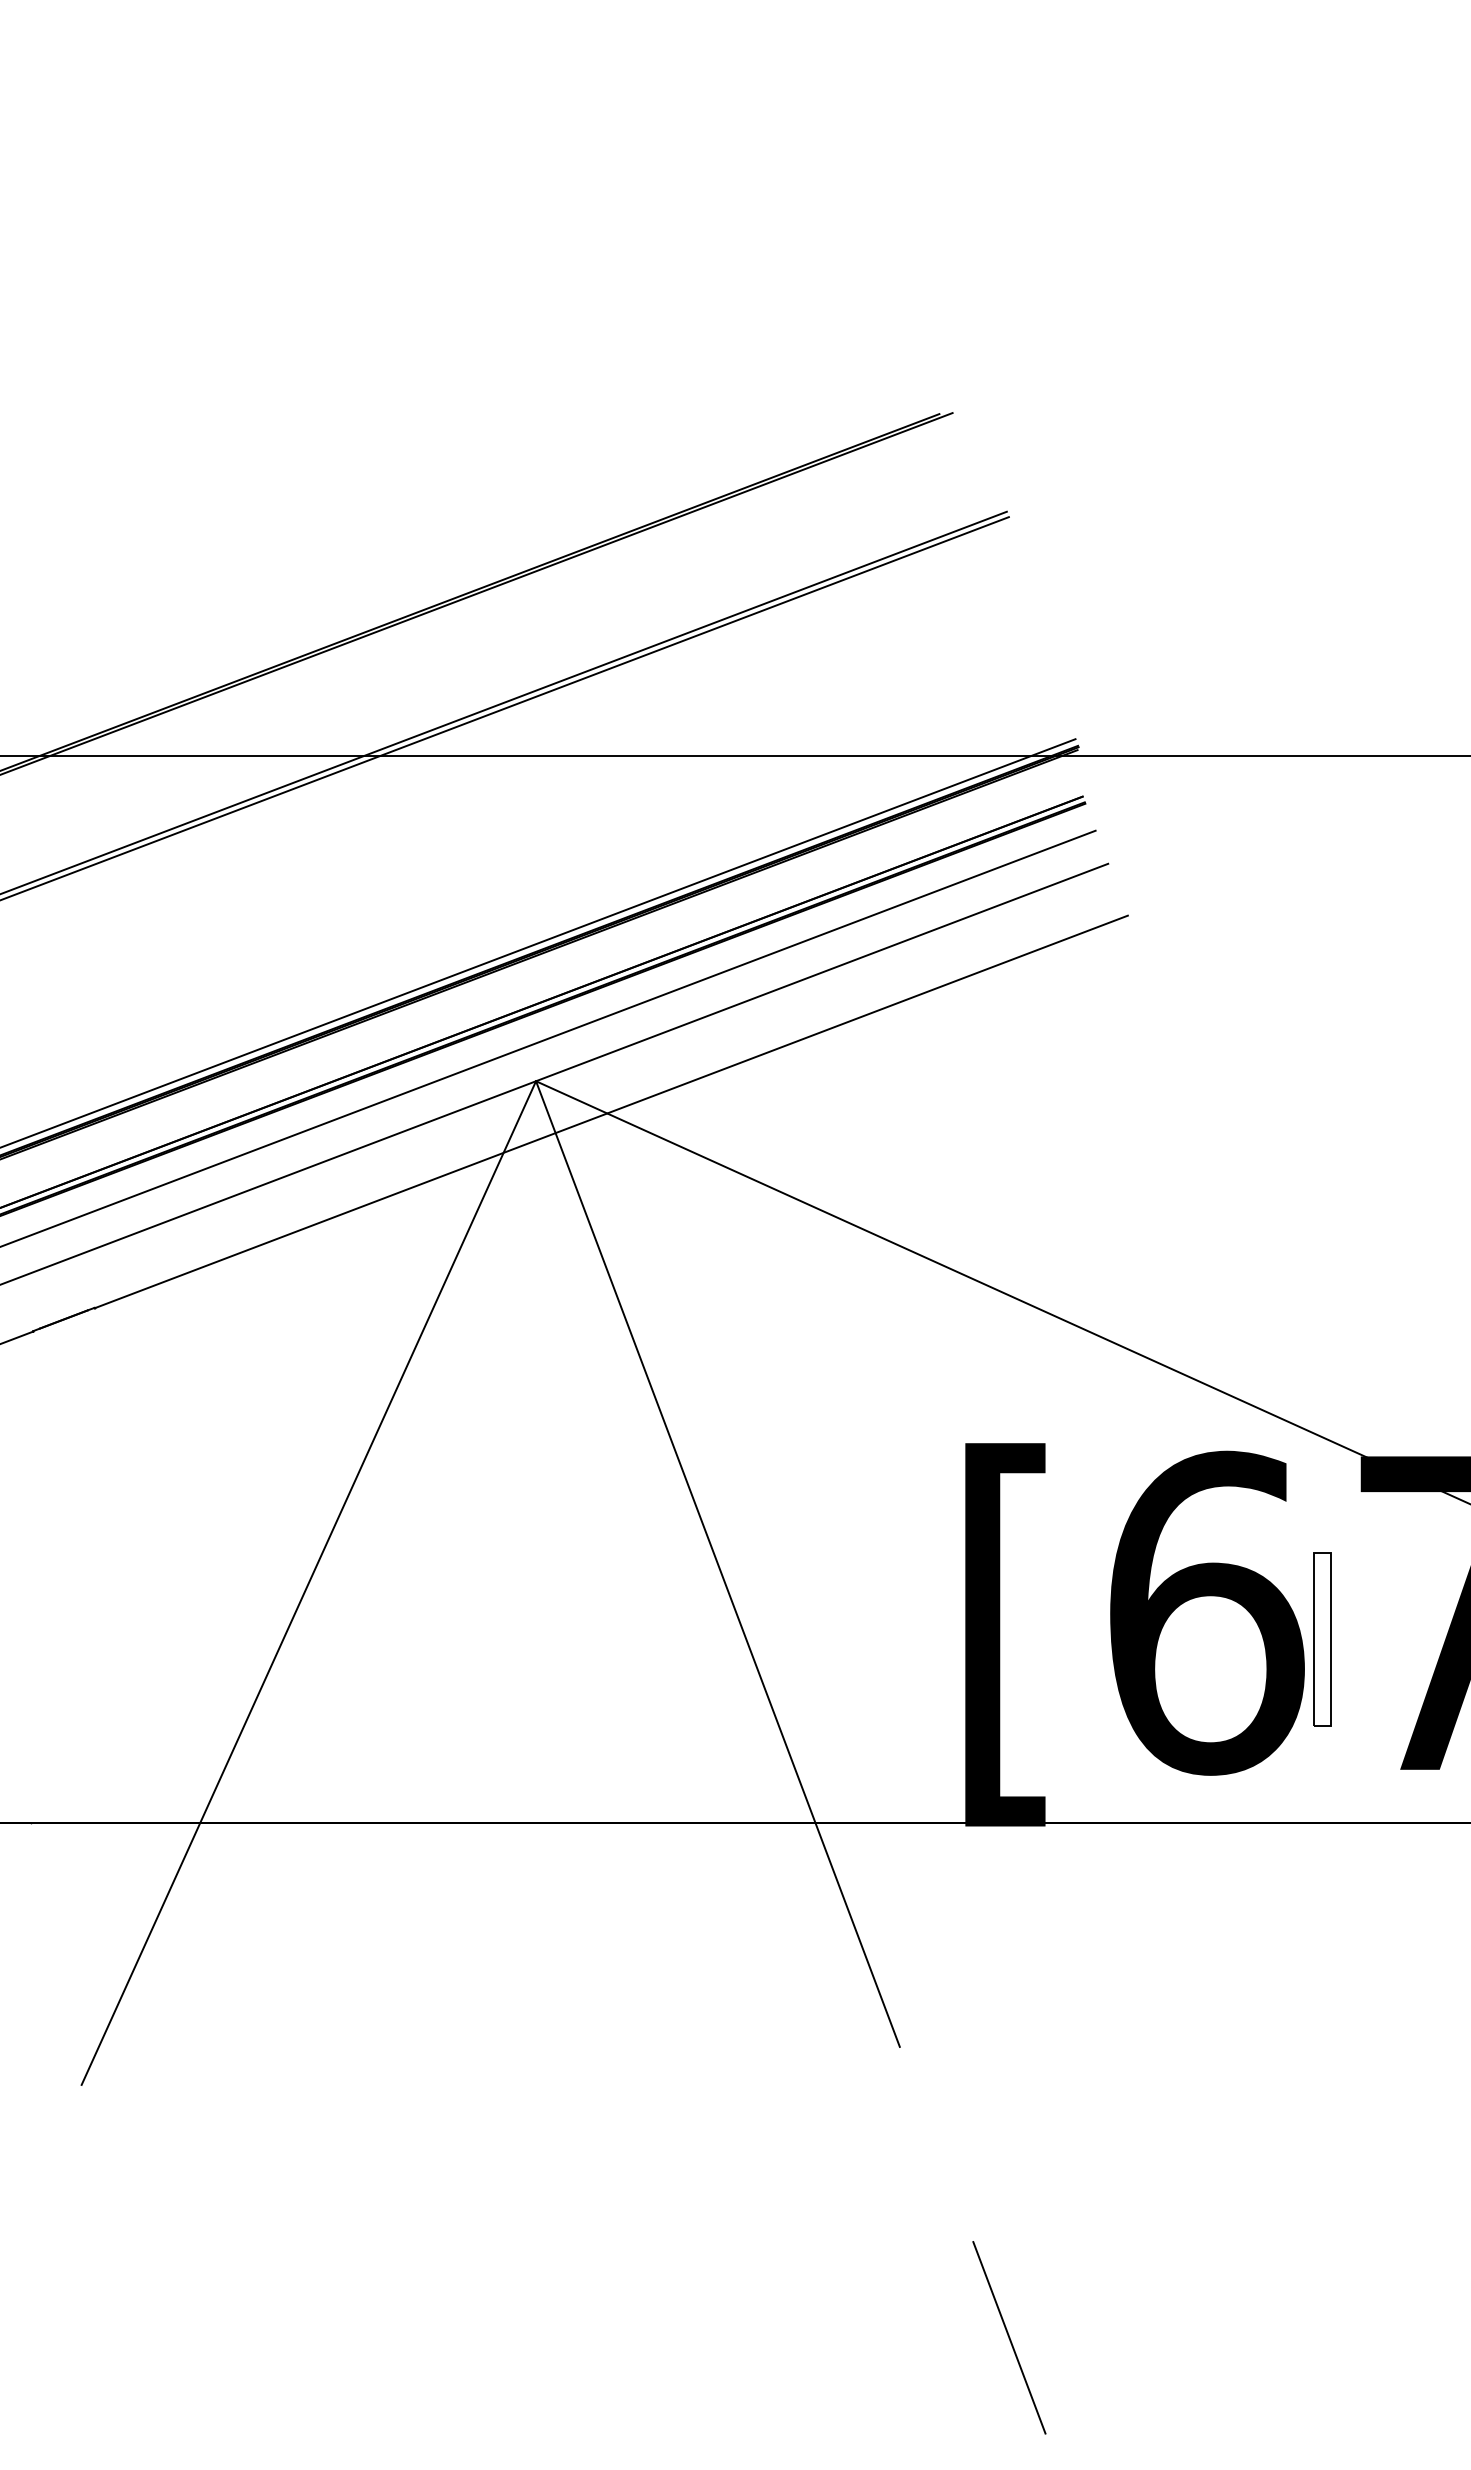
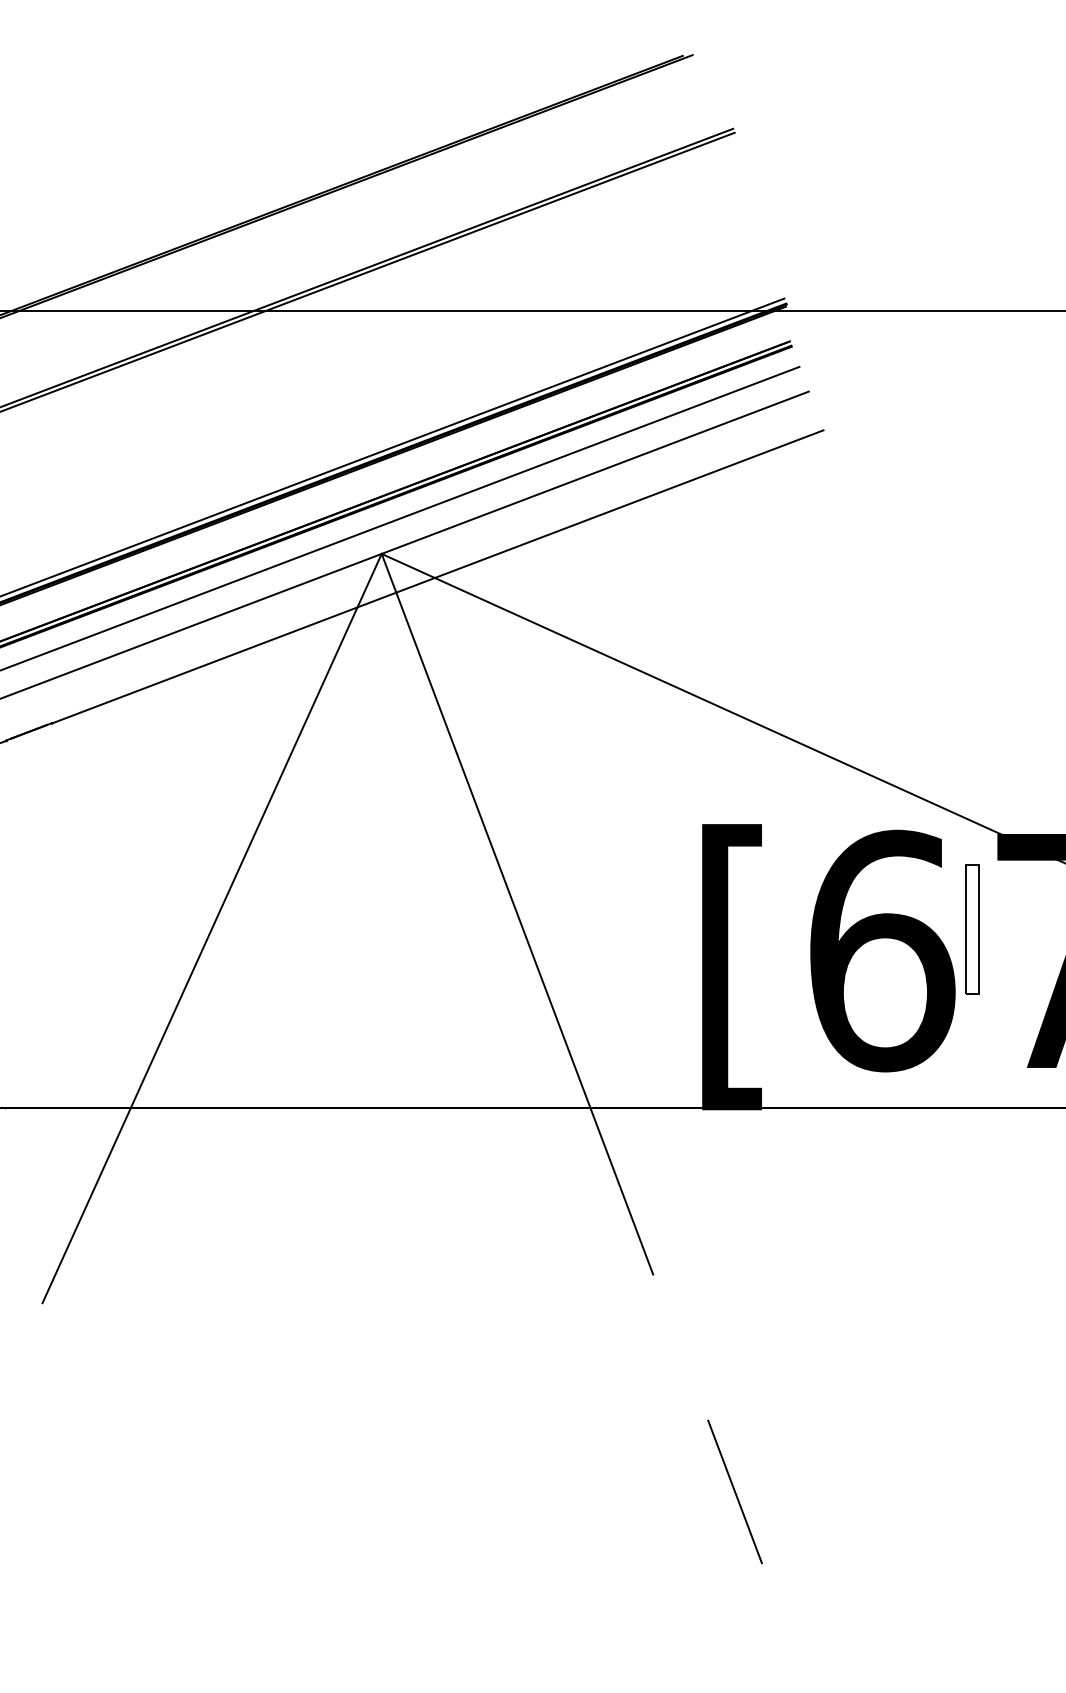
part: (1322, 1639) -> (972, 929), moved

